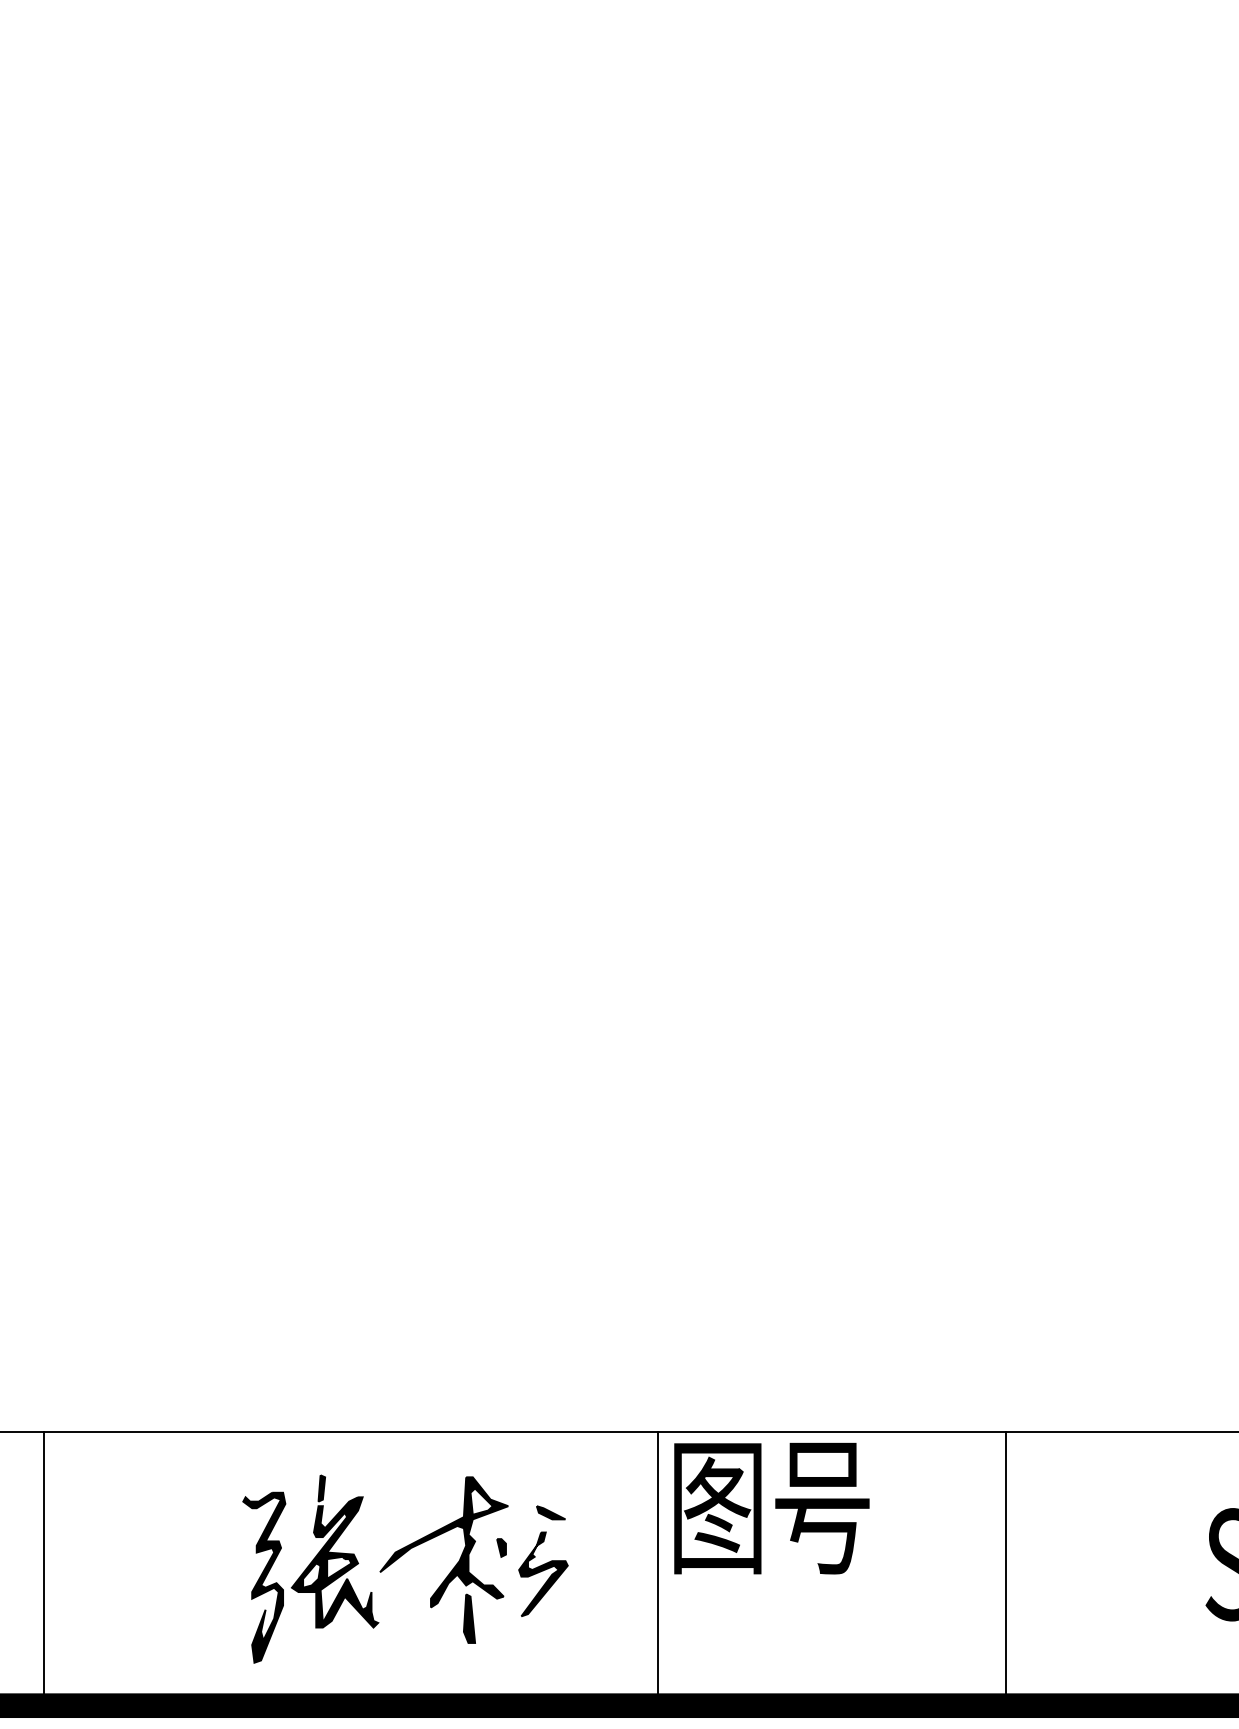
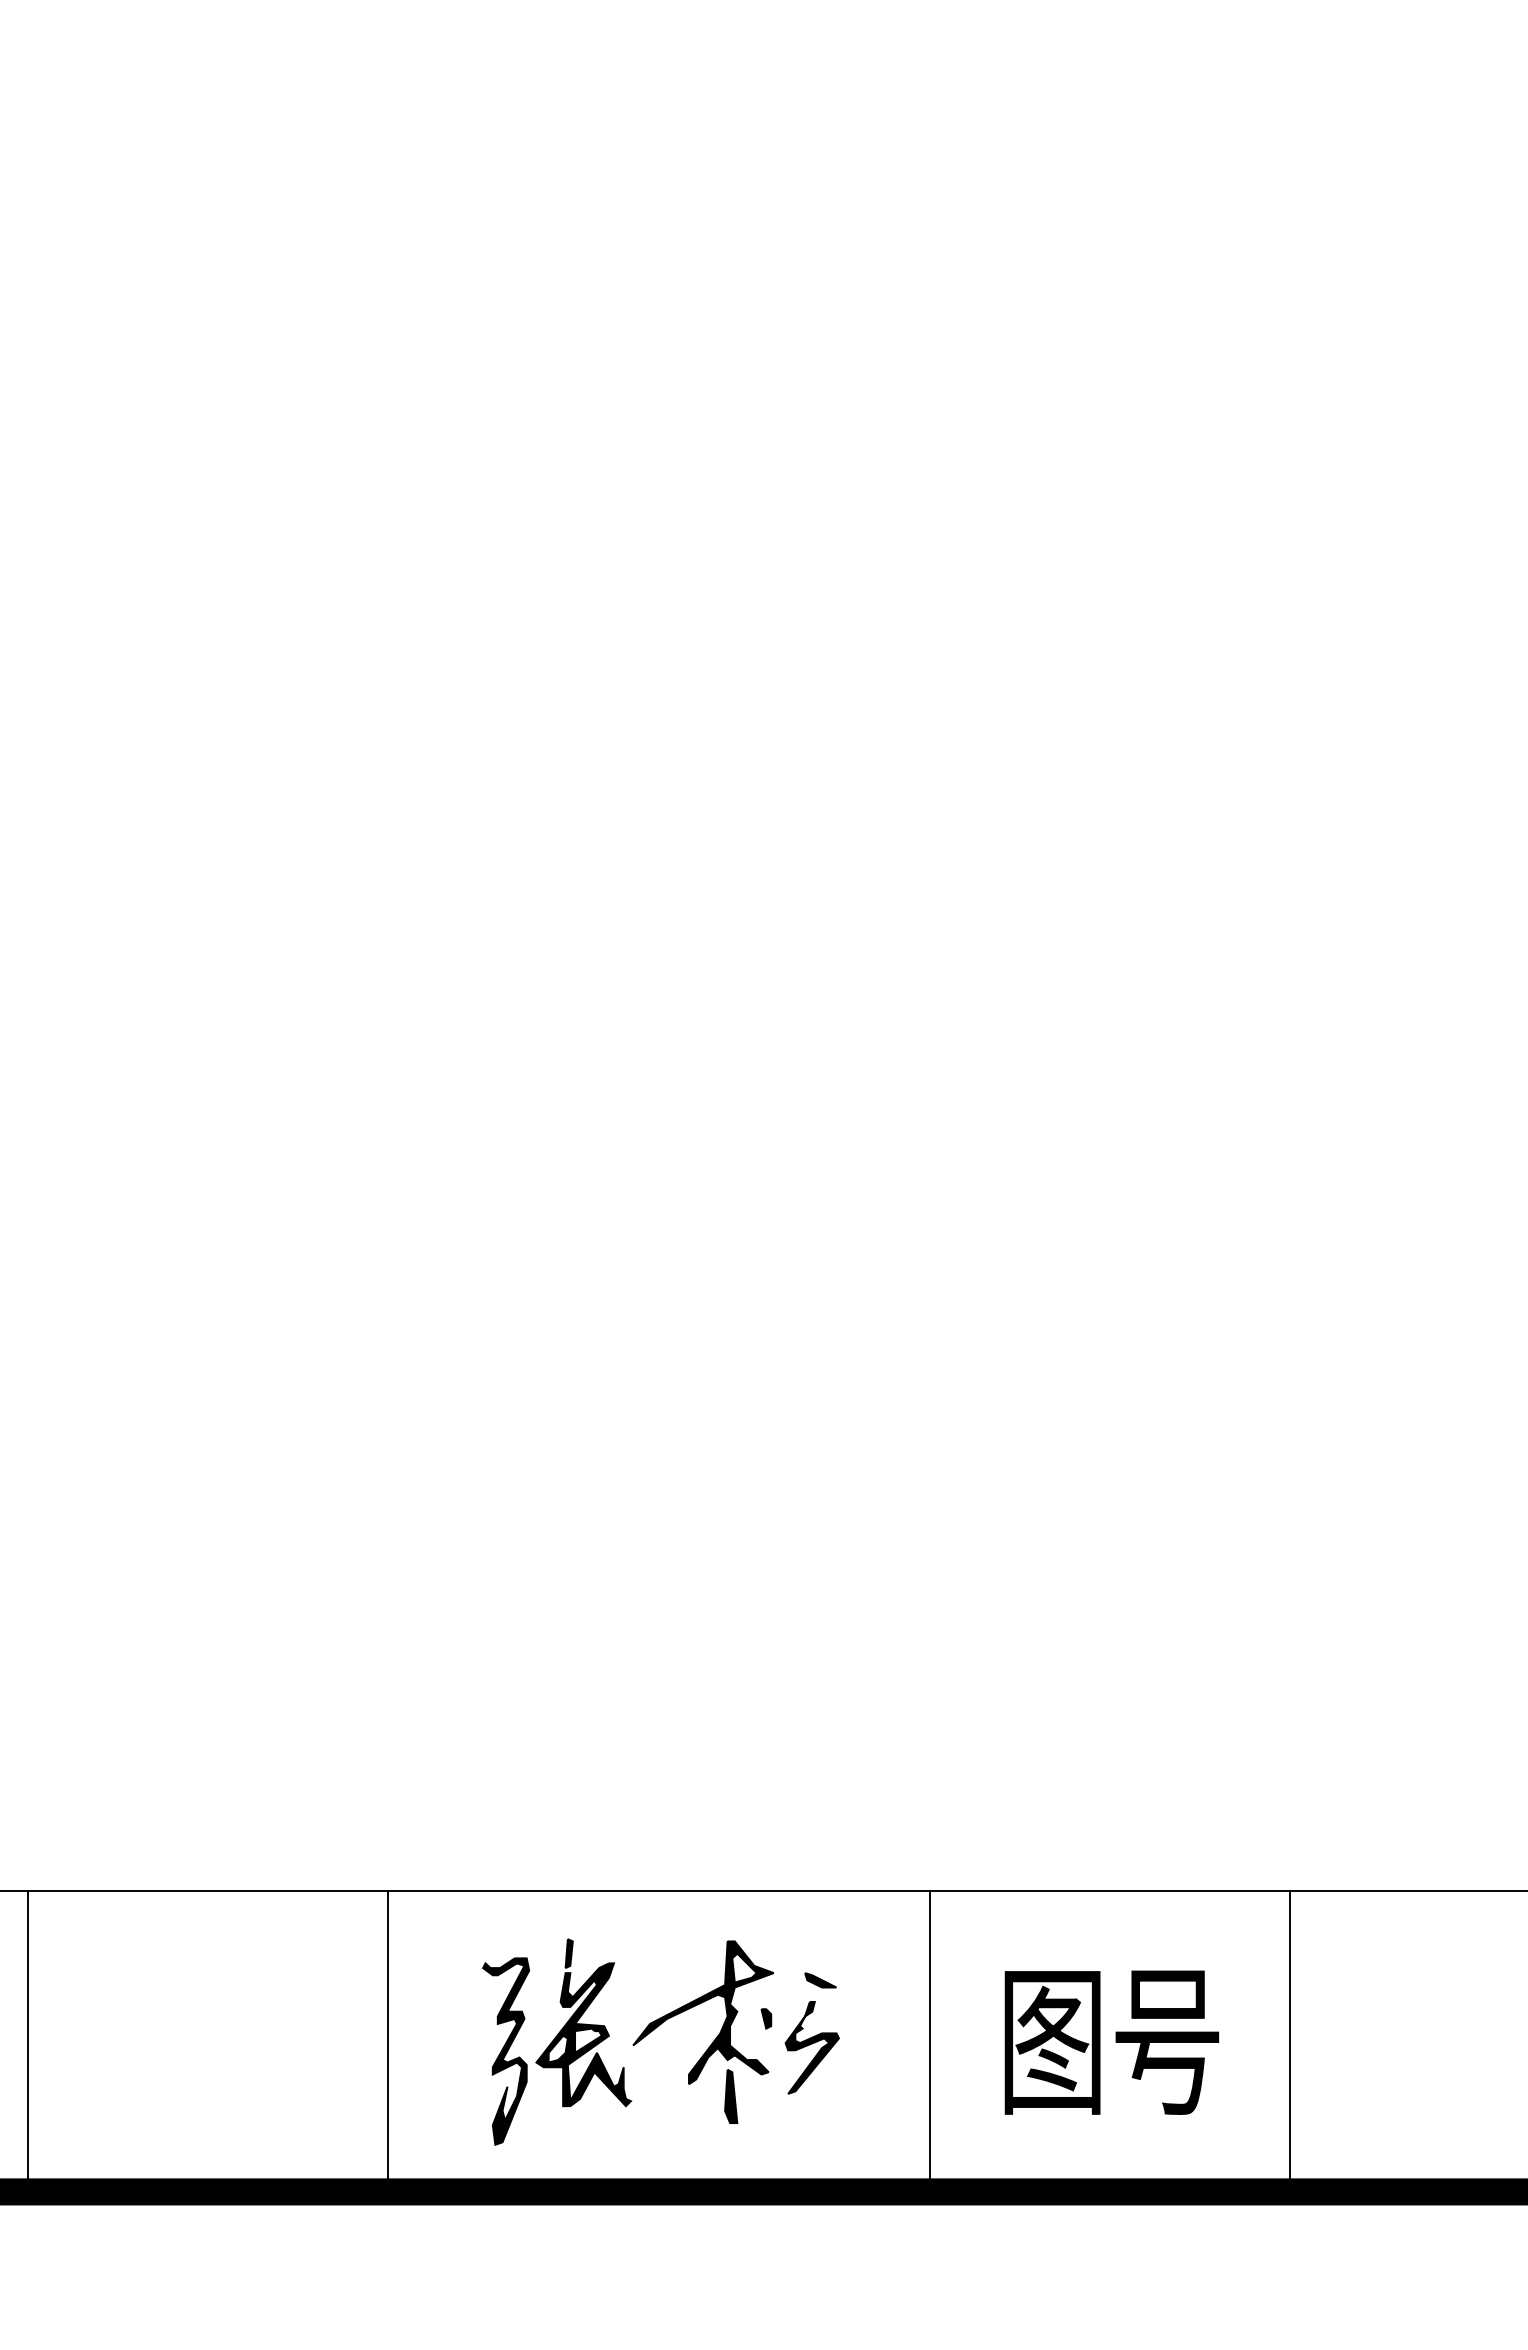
text: (771, 1508) -> (1111, 2042), moved
part: (396, 1560) -> (651, 2032), moved
line: (44, 1568) -> (388, 2041), moved
line: (657, 1568) -> (929, 2041), moved
line: (1005, 1568) -> (1290, 2041), moved

